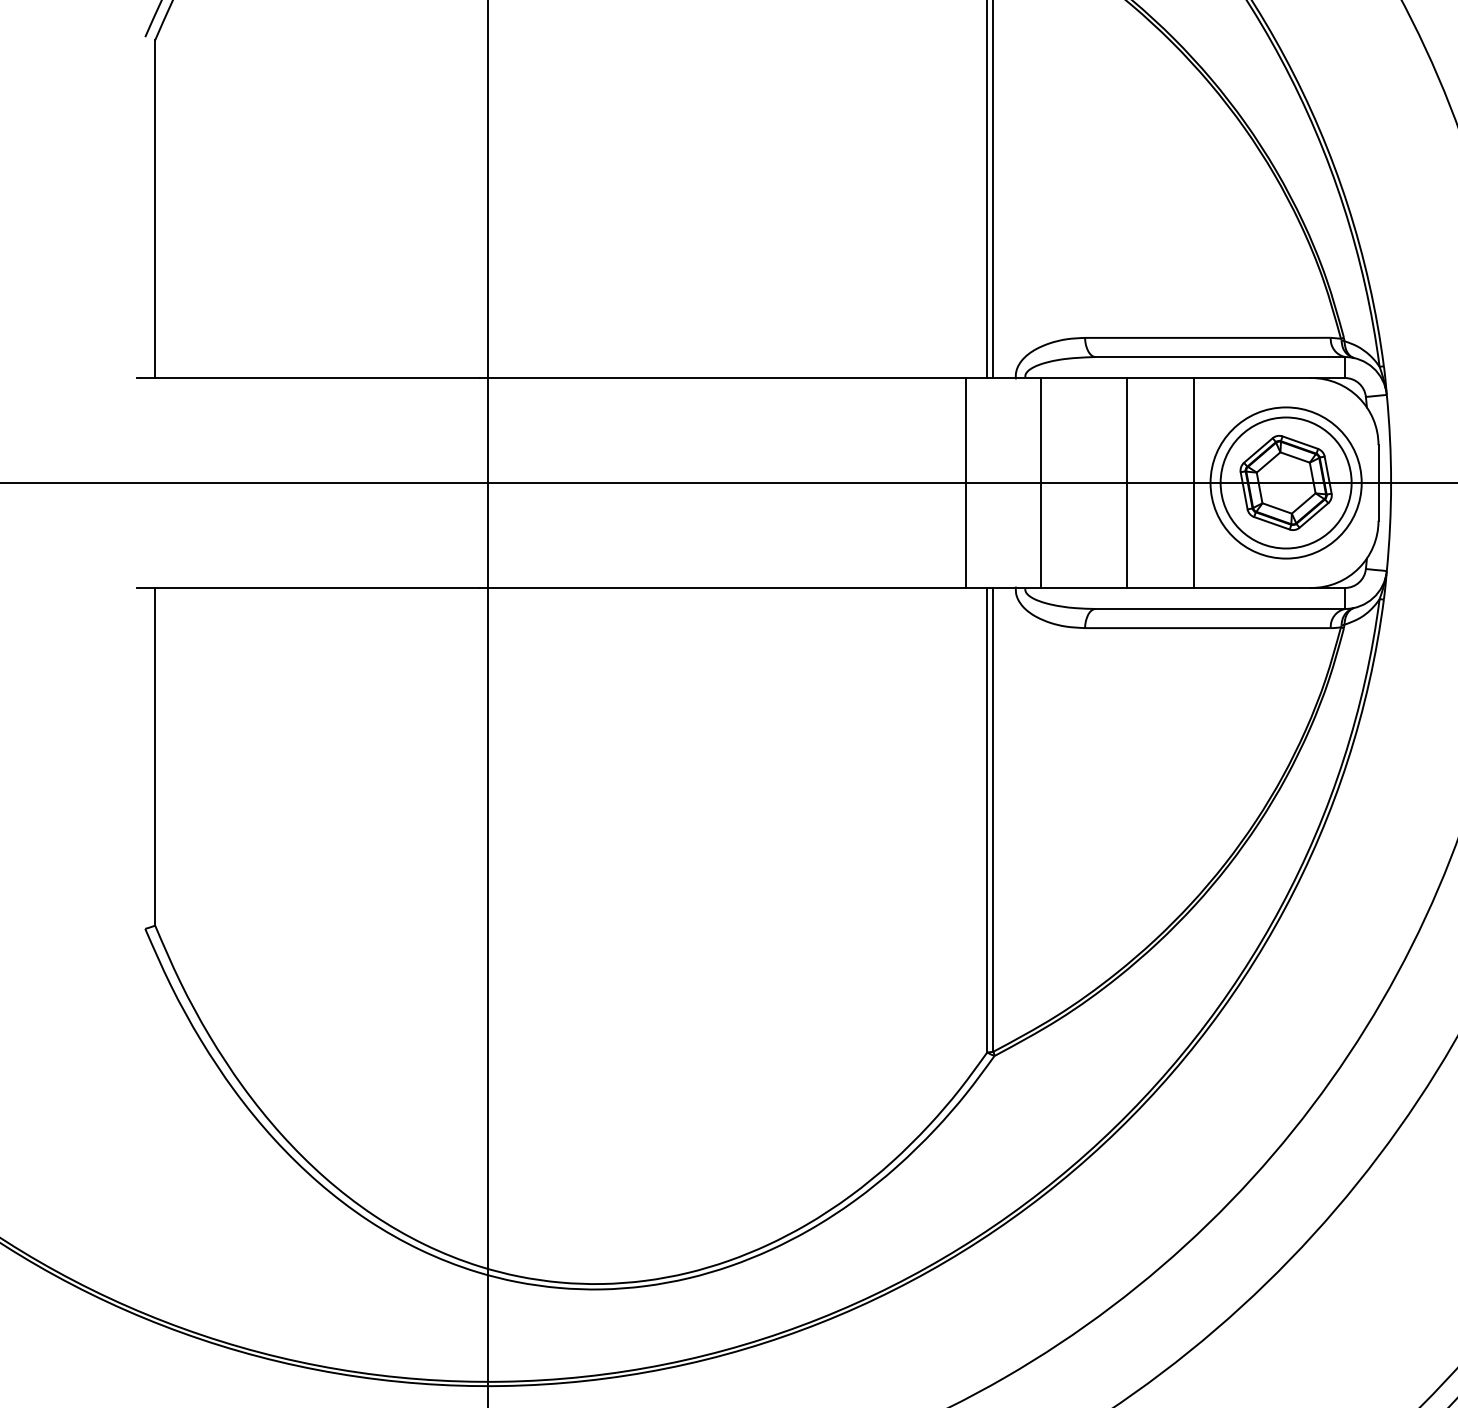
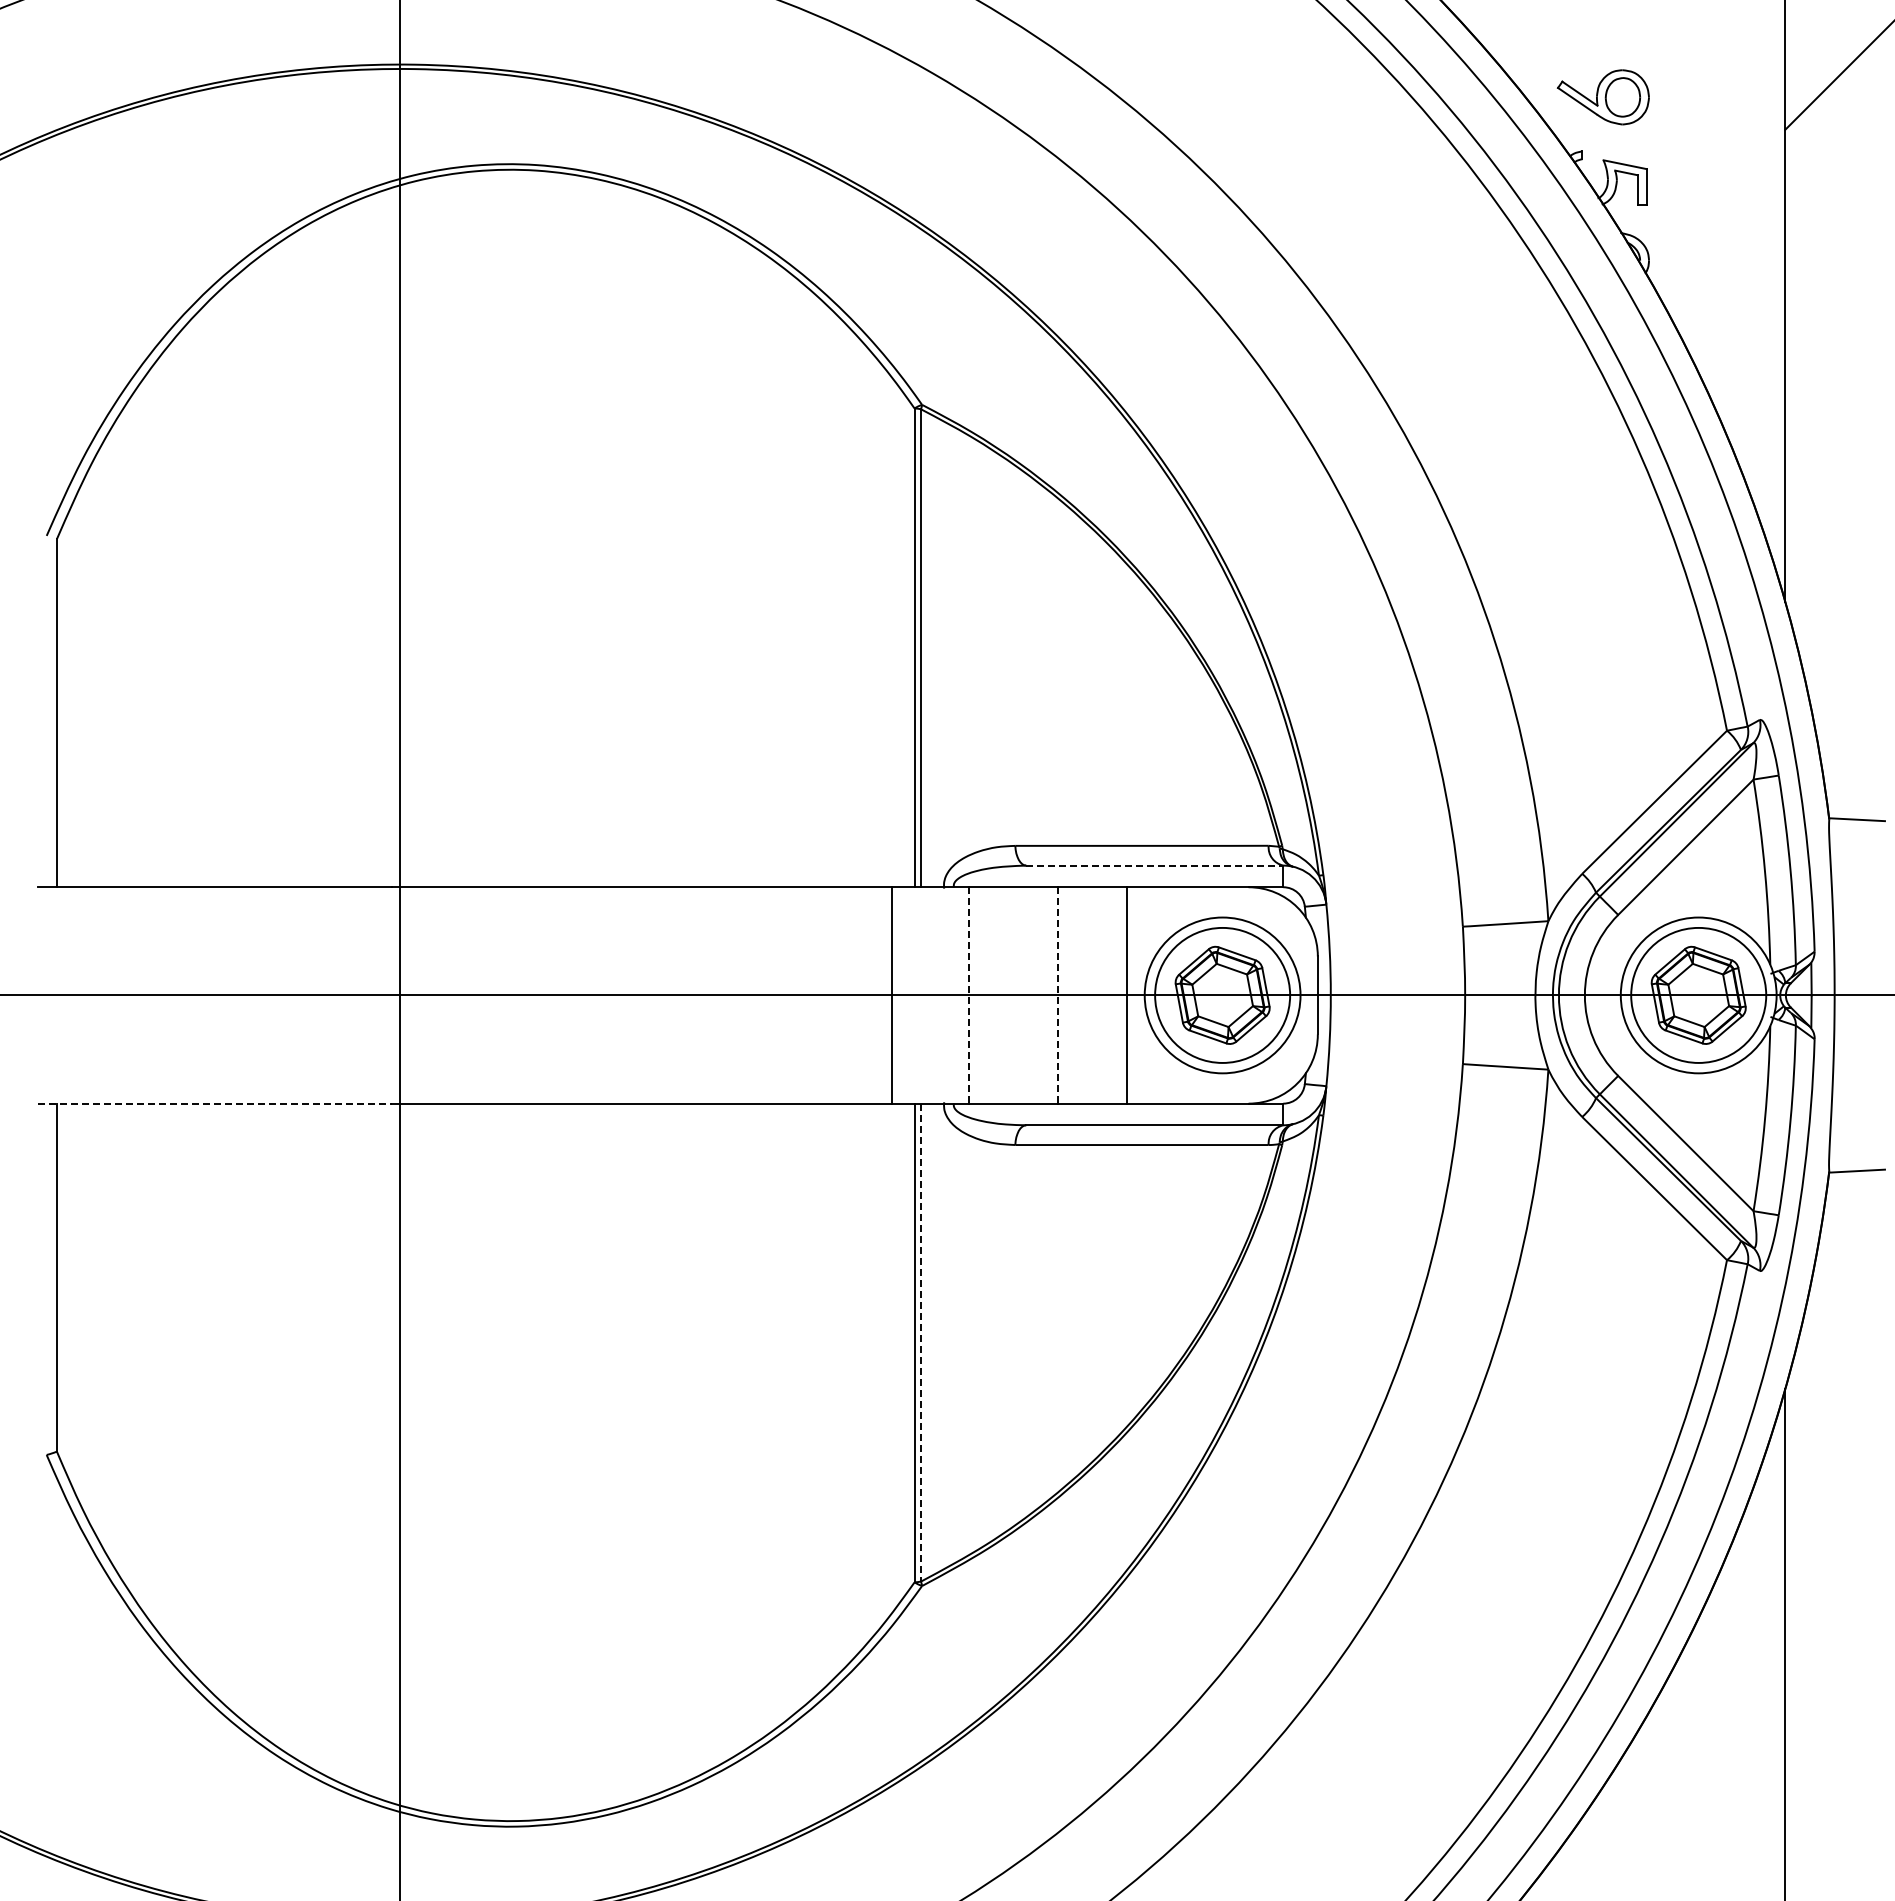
line: (1220, 356) -> (1154, 865), solid -> dashed
line: (1040, 483) -> (969, 995), solid -> dashed
line: (1126, 483) -> (1058, 995), solid -> dashed
line: (308, 587) -> (214, 1103), solid -> dashed
line: (993, 819) -> (920, 1342), solid -> dashed

